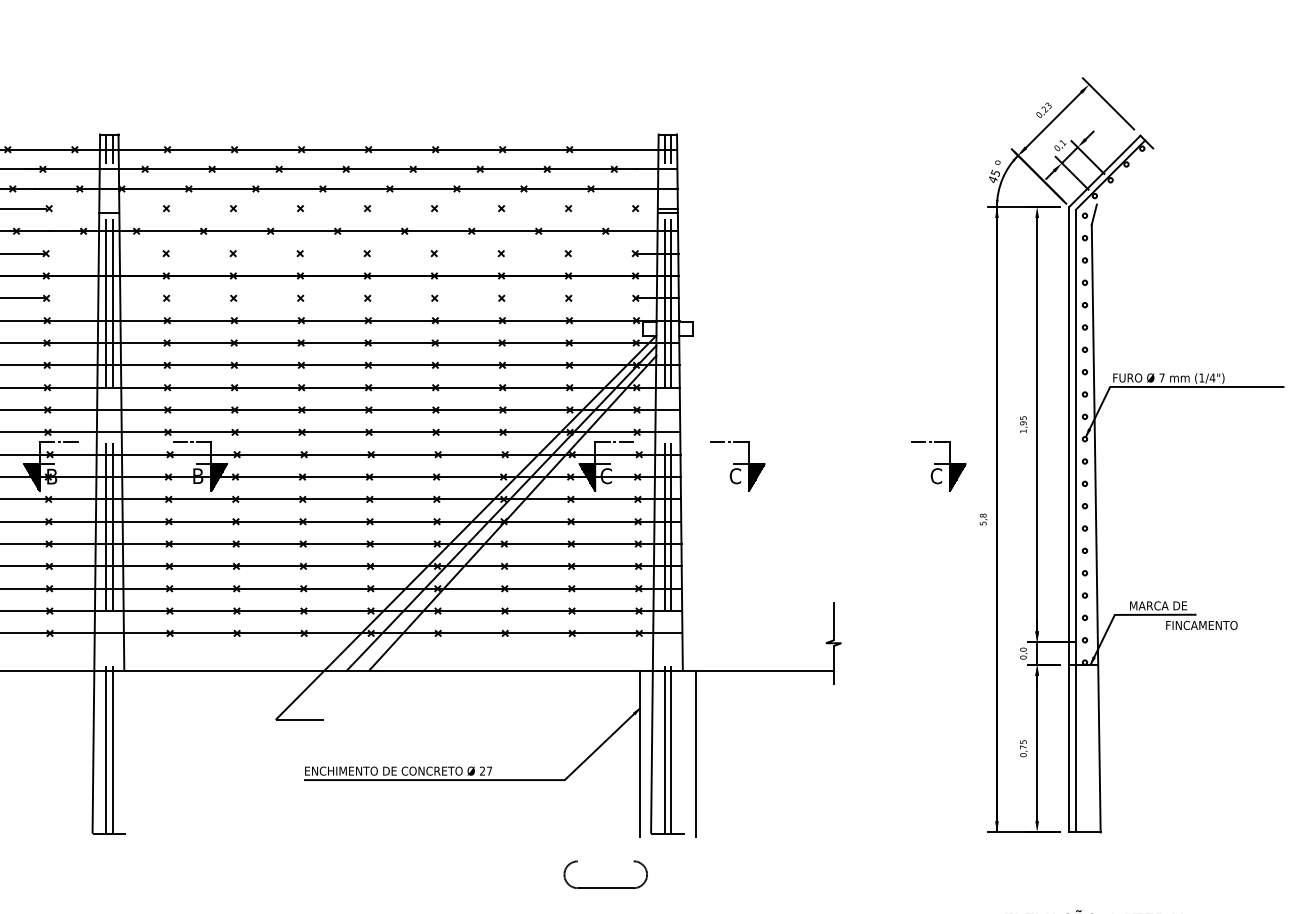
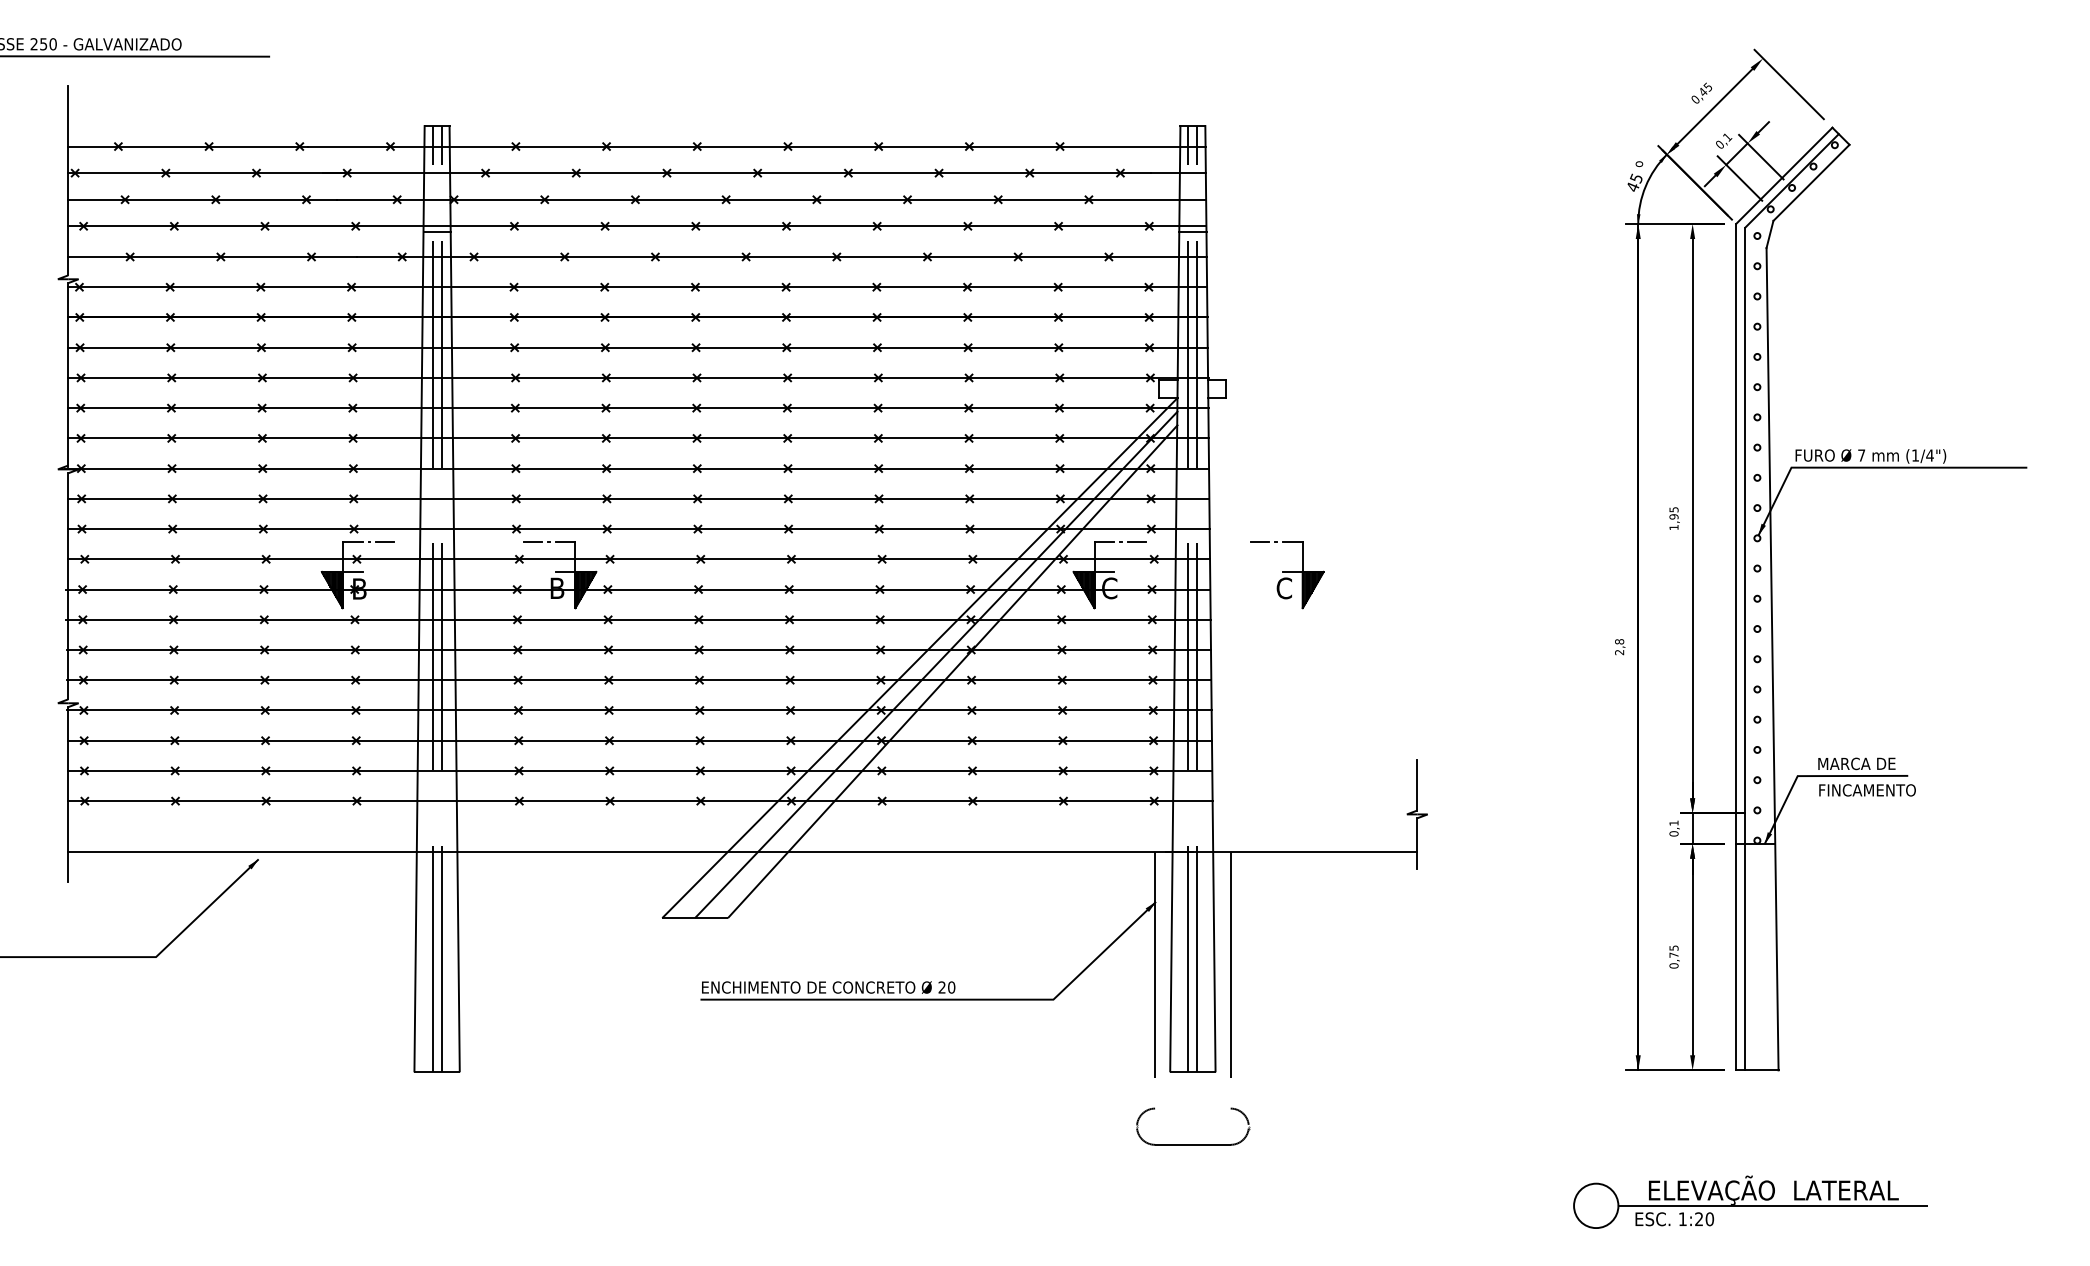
text: (1046, 107) -> (1705, 89), 0,23 -> 0,45
line: (1124, 176) -> (1811, 182), added
line: (352, 208) -> (765, 226), added
line: (340, 253) -> (749, 287), added
line: (340, 298) -> (750, 347), added
part: (938, 466) -> (1559, 575), removed
text: (983, 523) -> (1619, 652), 5,8 -> 2,8
text: (1201, 625) -> (1867, 790), moved
text: (1023, 649) -> (1673, 822), 0,0 -> 0,1
line: (323, 695) -> (726, 884), added
line: (346, 695) -> (757, 884), added
line: (125, 751) -> (458, 961), added
line: (683, 751) -> (1214, 961), added
text: (489, 771) -> (951, 987), 27 -> 20
part: (606, 887) -> (1193, 1144), moved

